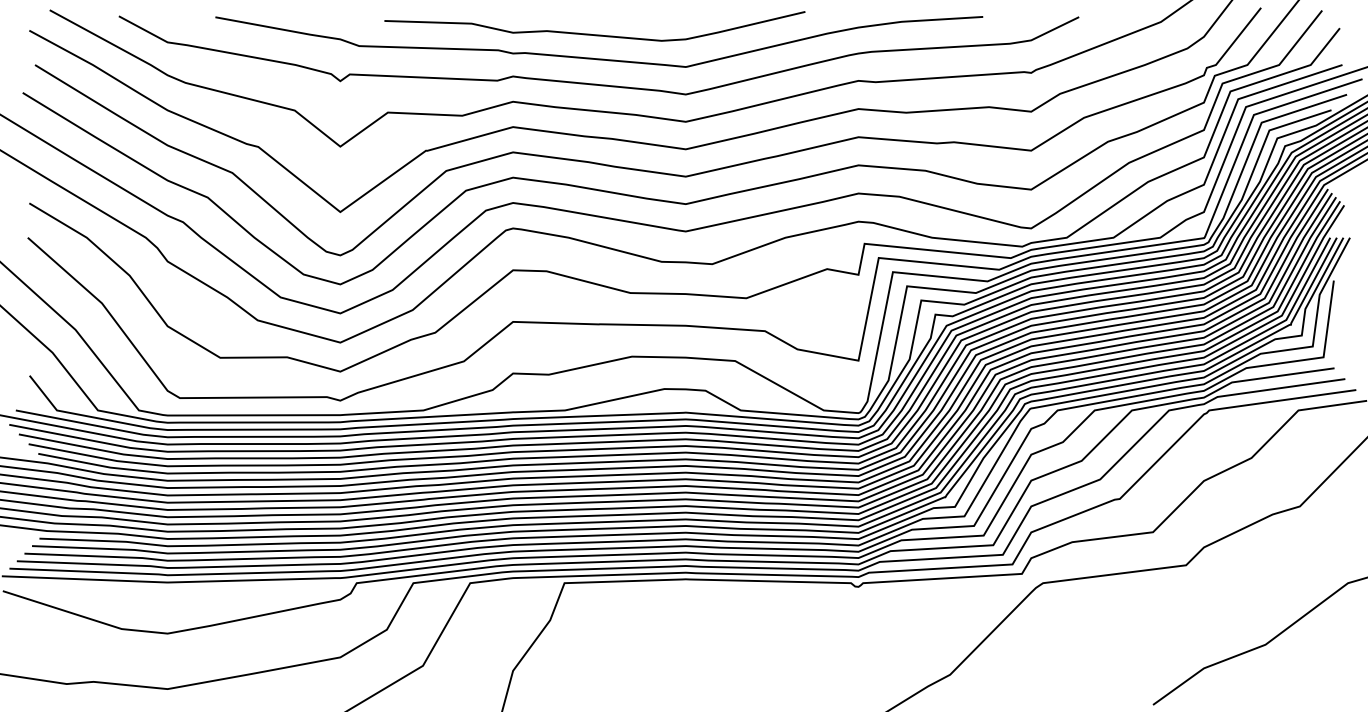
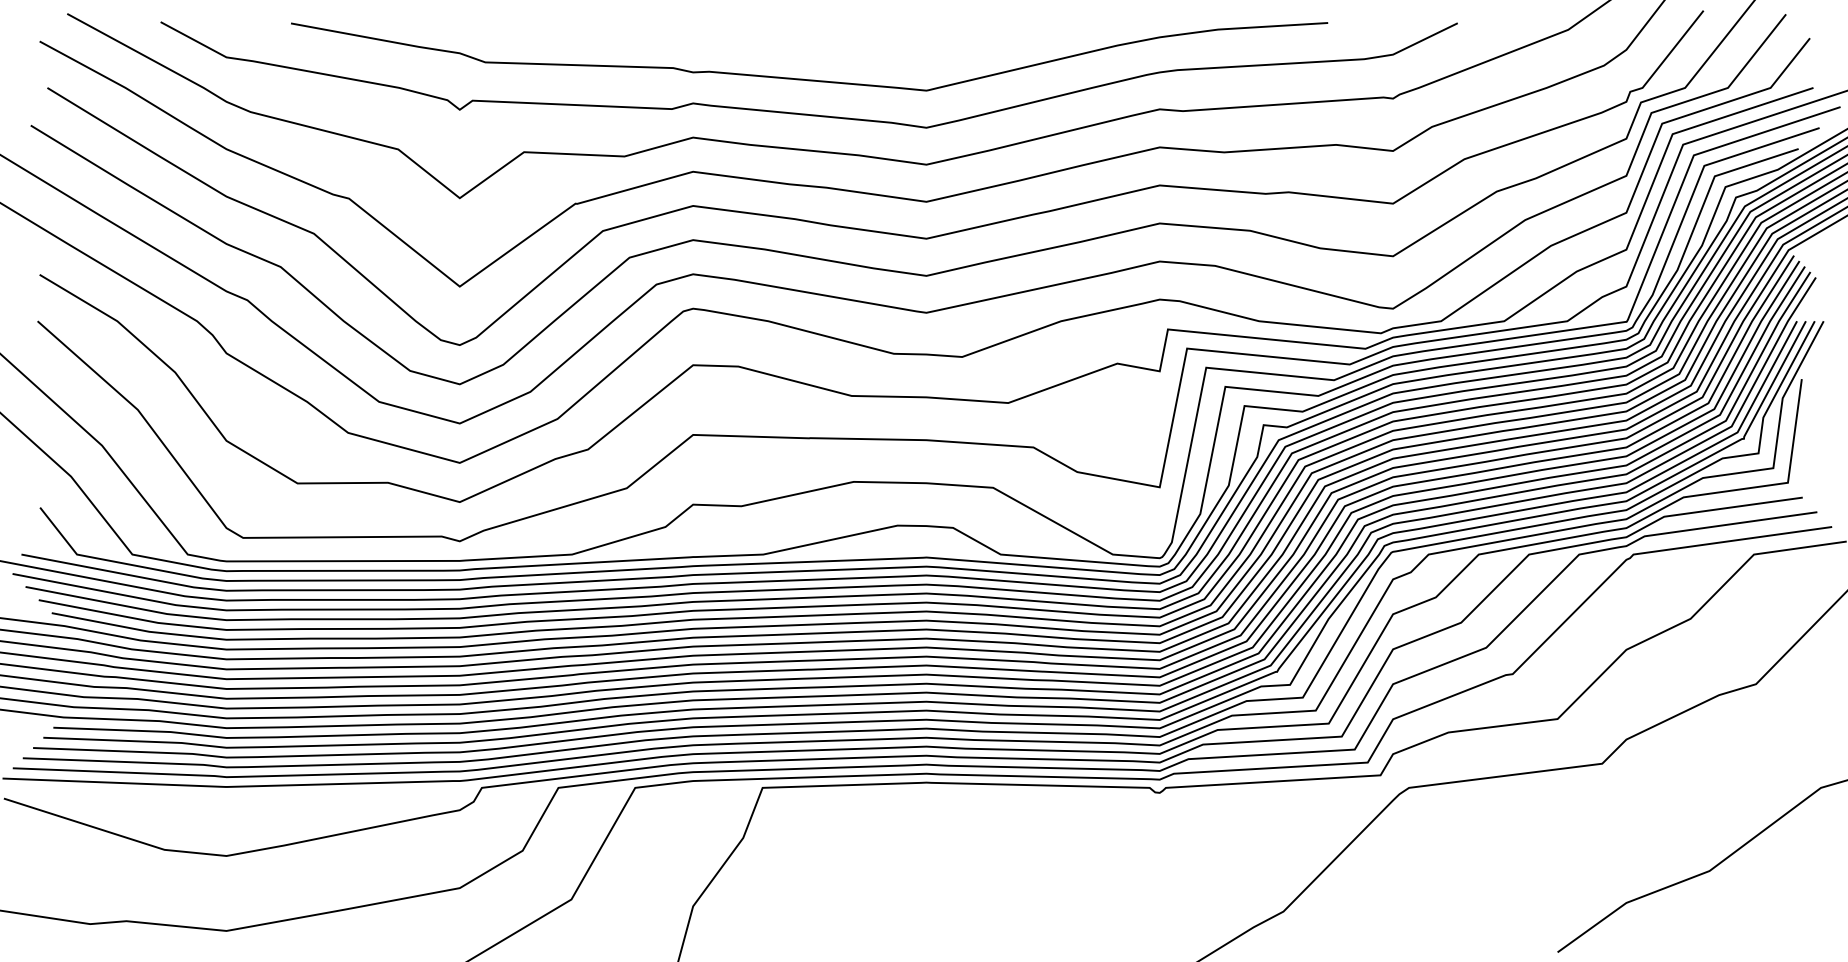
curve: (594, 34) -> (803, 46), removed

